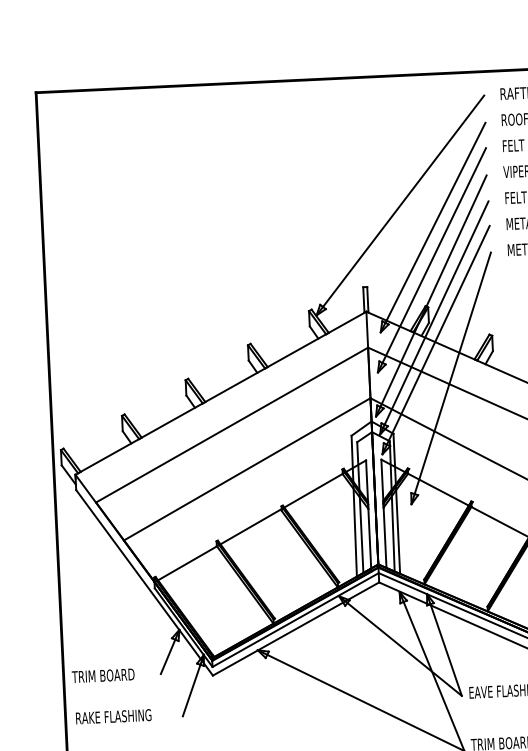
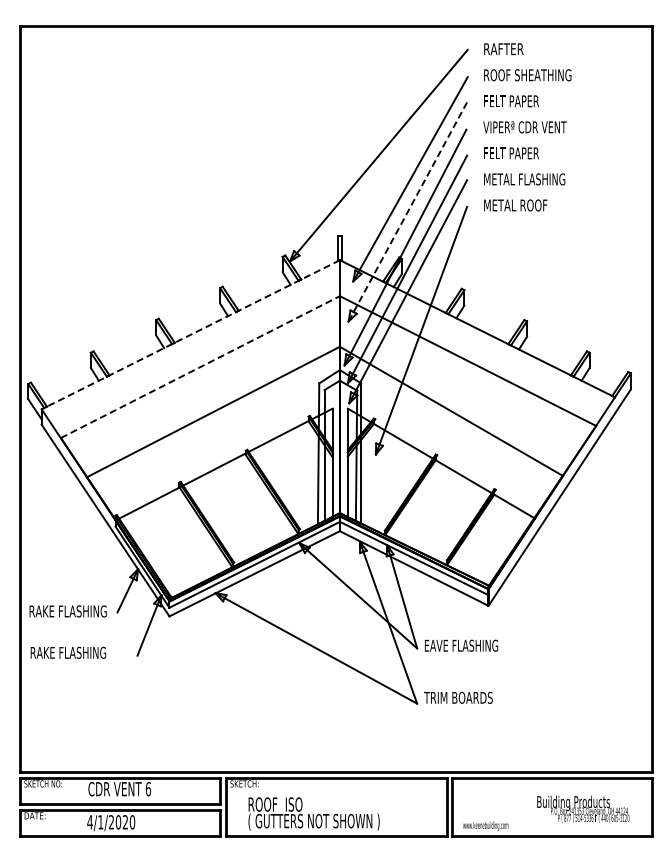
line: (431, 260) -> (407, 212), solid -> dashed
line: (220, 393) -> (190, 334), solid -> dashed
line: (232, 424) -> (200, 366), solid -> dashed
text: (110, 675) -> (67, 611), TRIM BOARD -> RAKE FLASHING

